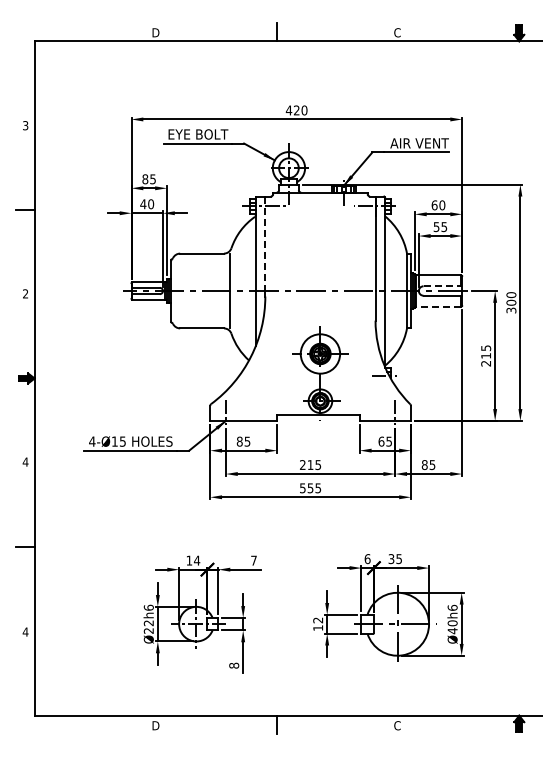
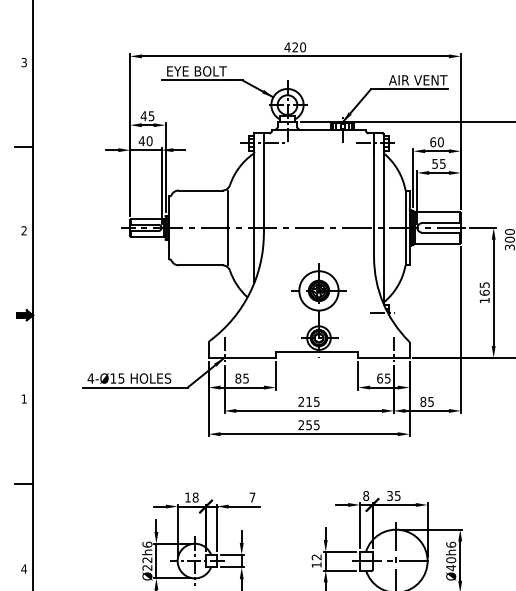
text: (145, 179) -> (144, 116), 85 -> 45
line: (265, 244) -> (264, 181), dashed -> solid
line: (443, 286) -> (442, 223), dashed -> solid
line: (438, 306) -> (437, 243), dashed -> solid
text: (486, 359) -> (485, 296), 215 -> 165
text: (25, 461) -> (24, 398), 4 -> 1
text: (302, 488) -> (301, 425), 555 -> 255
text: (367, 558) -> (366, 495), 6 -> 8
text: (196, 560) -> (195, 497), 14 -> 18

